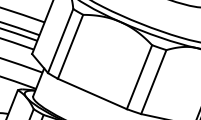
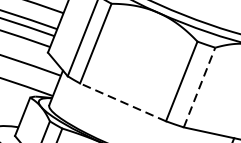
line: (153, 81) -> (199, 86), solid -> dashed
line: (92, 93) -> (123, 101), solid -> dashed

